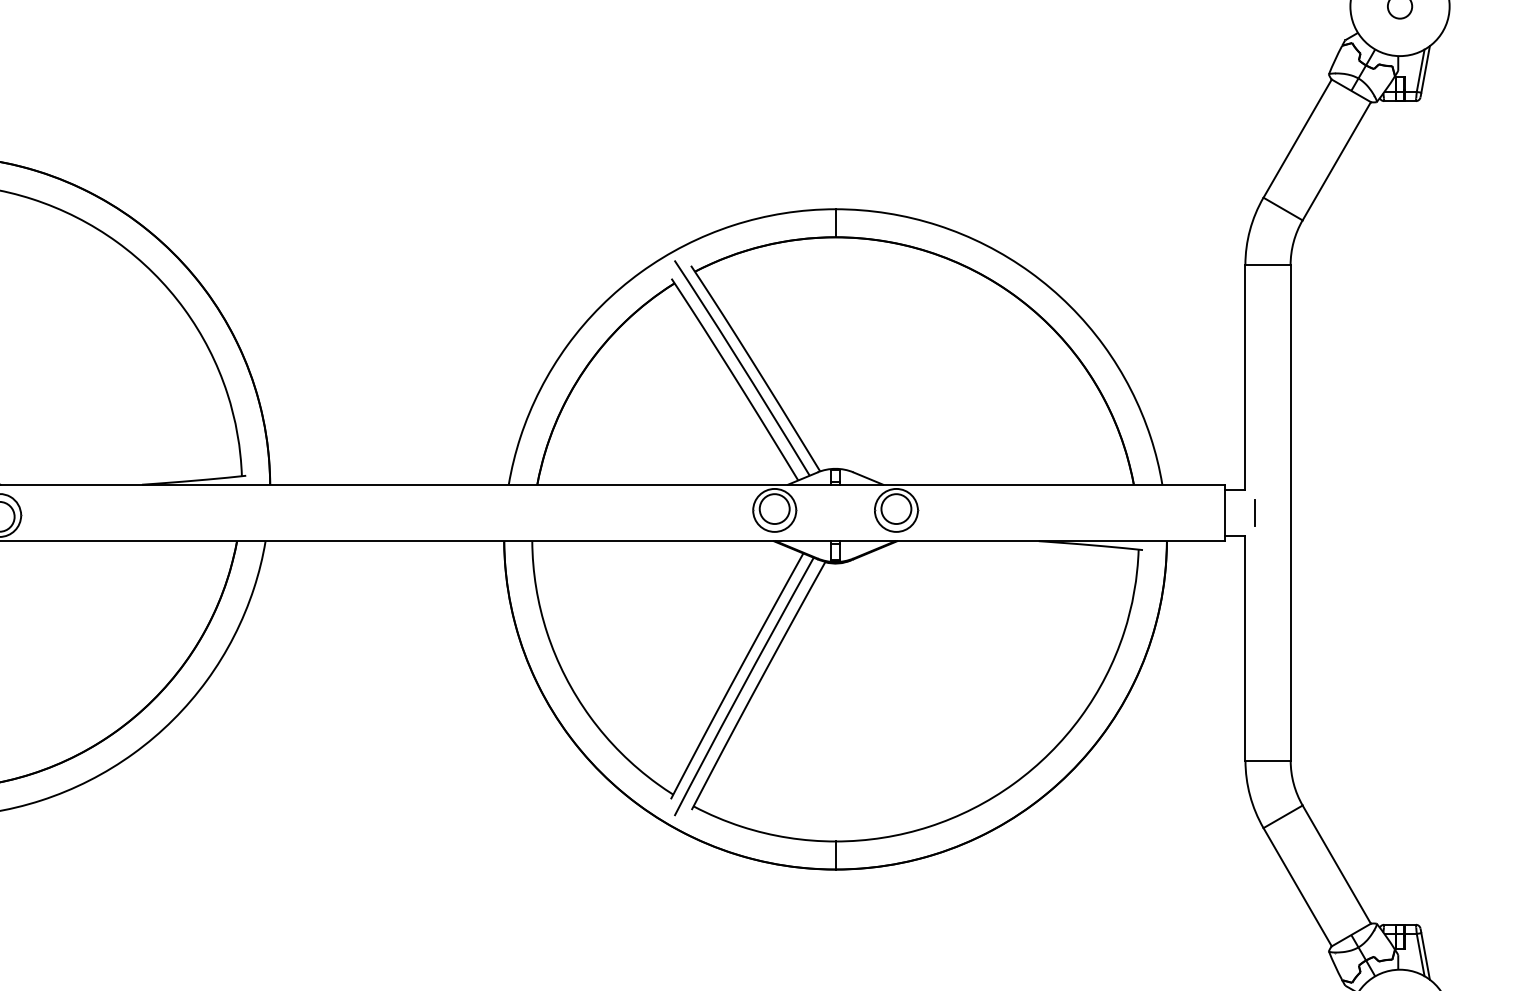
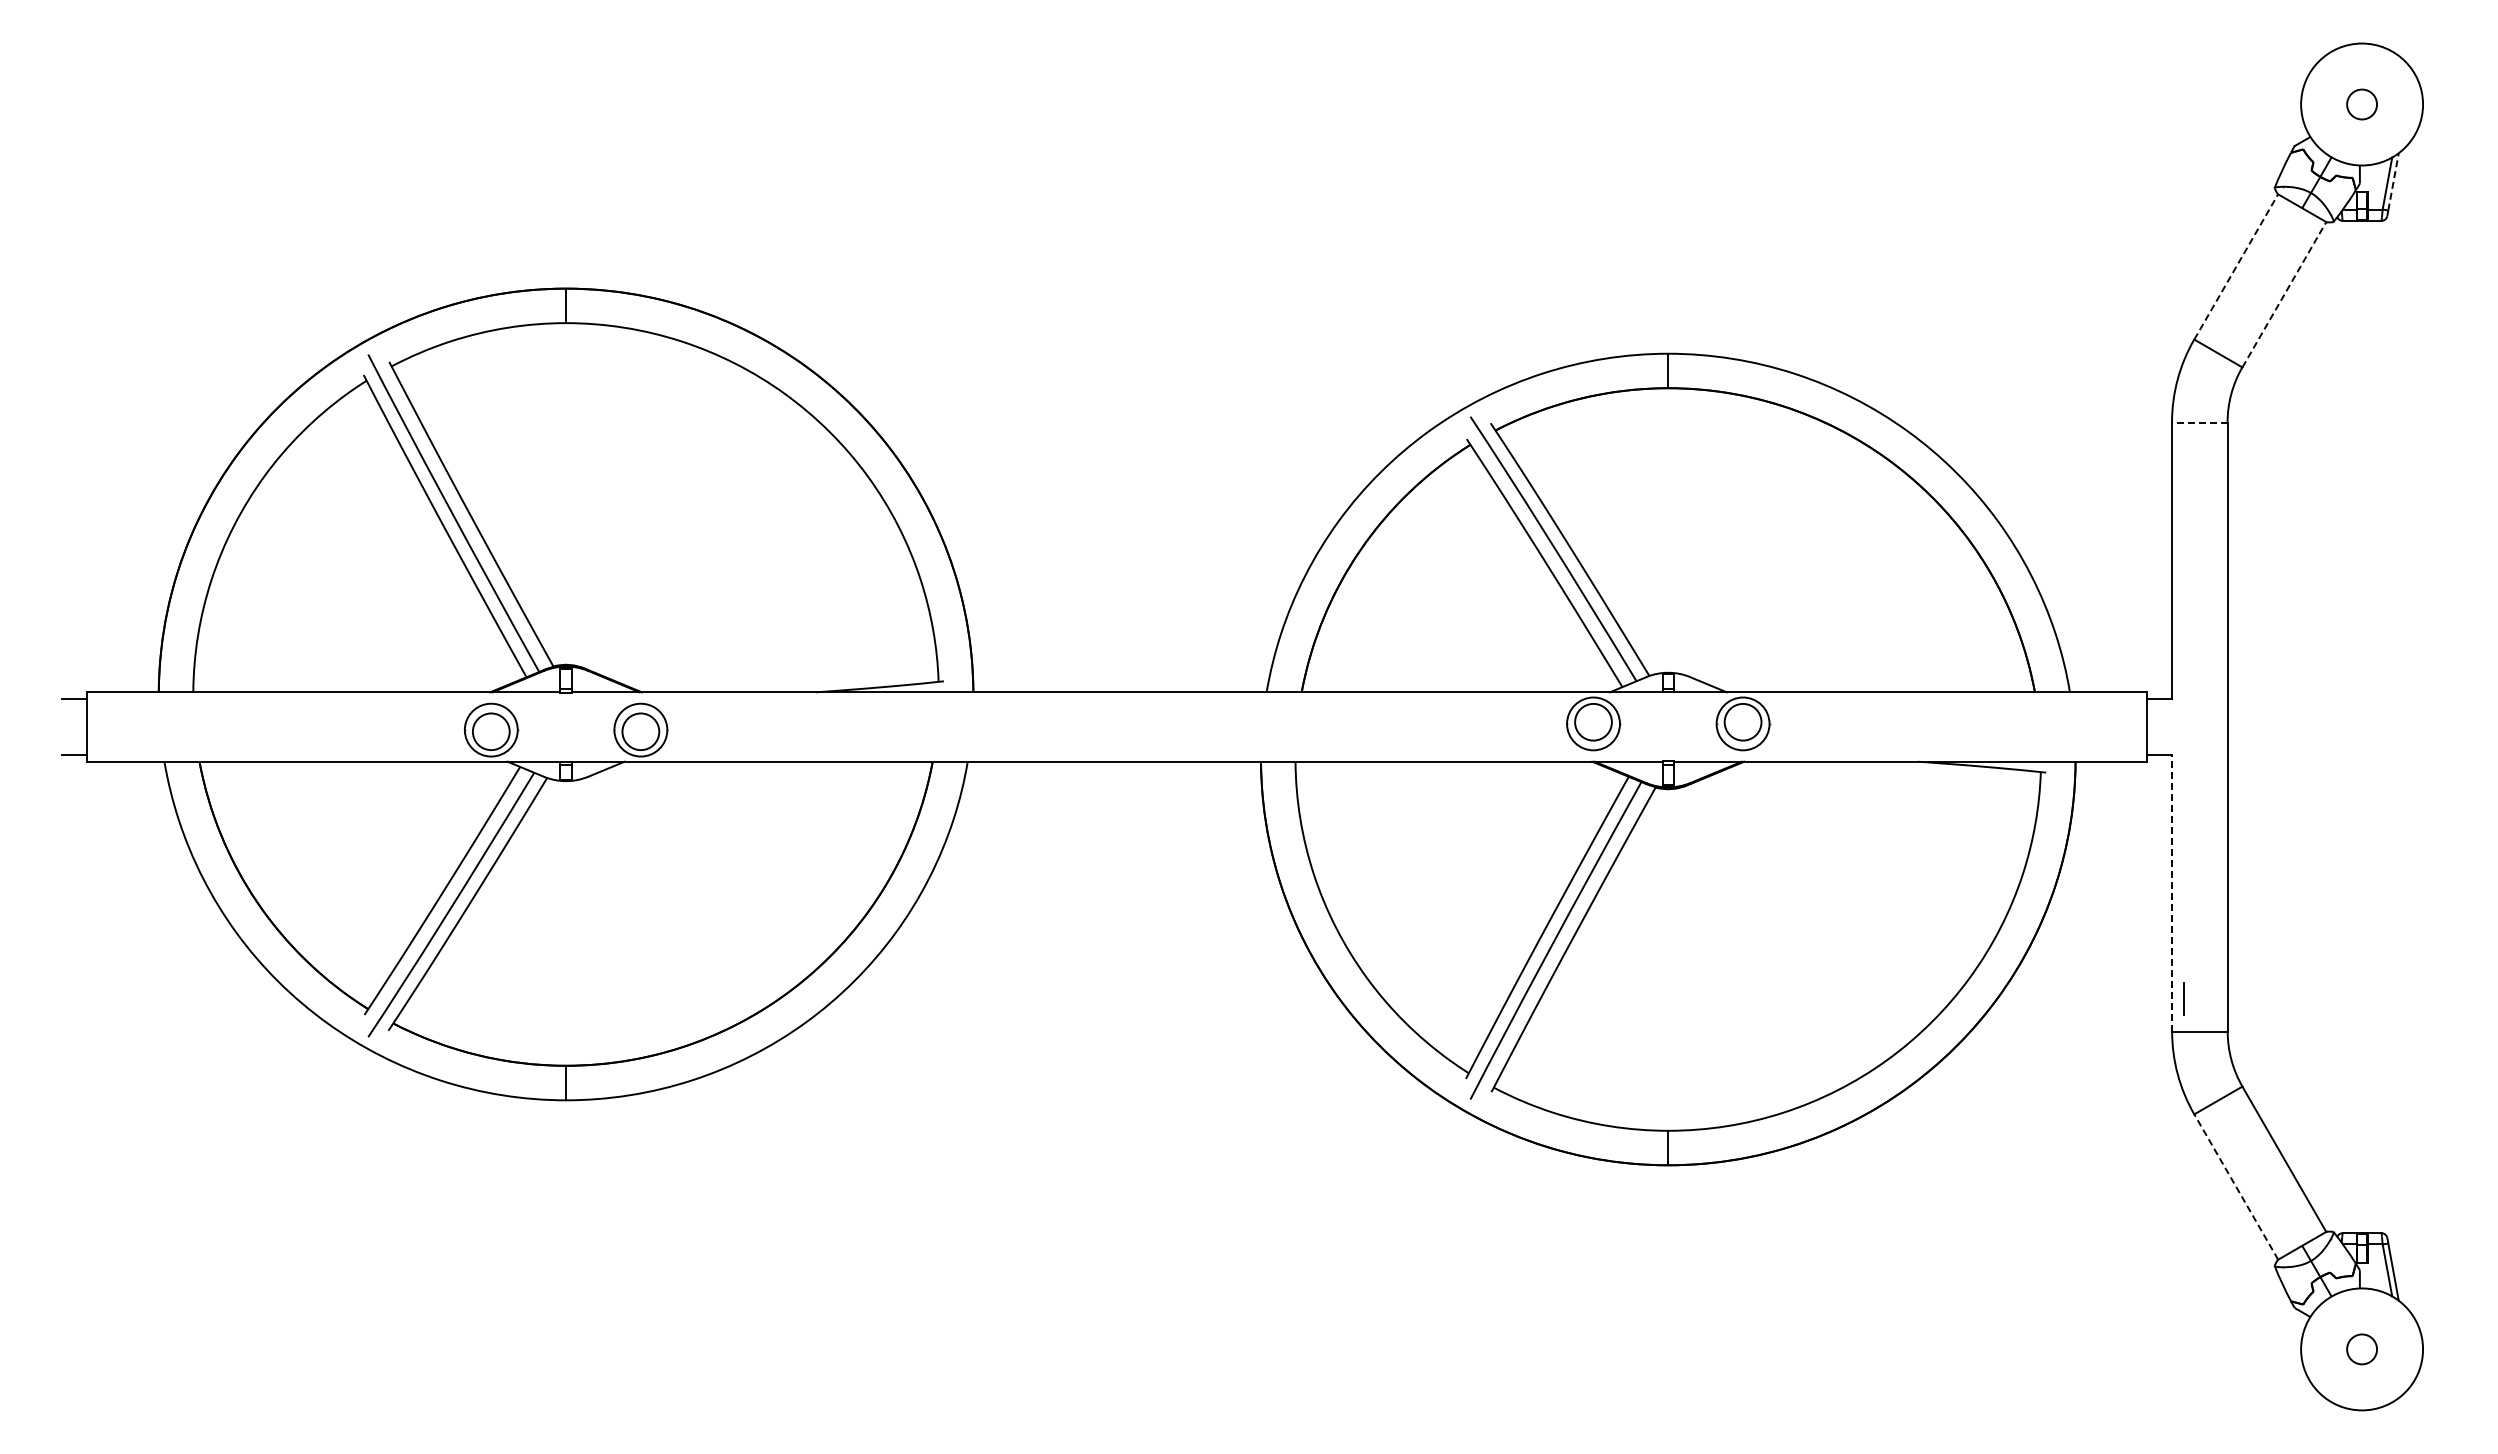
line: (1425, 69) -> (2393, 181), solid -> dashed
line: (1297, 138) -> (2236, 266), solid -> dashed
line: (1336, 161) -> (2284, 294), solid -> dashed
line: (1267, 265) -> (2199, 422), solid -> dashed
line: (1254, 512) -> (2183, 998), moved
line: (1245, 647) -> (2172, 892), solid -> dashed
line: (1297, 887) -> (2236, 1187), solid -> dashed

